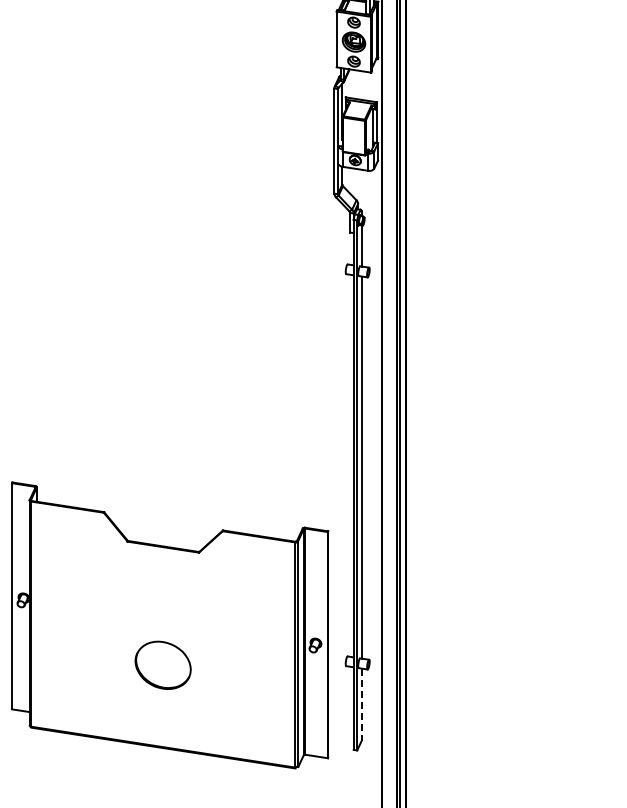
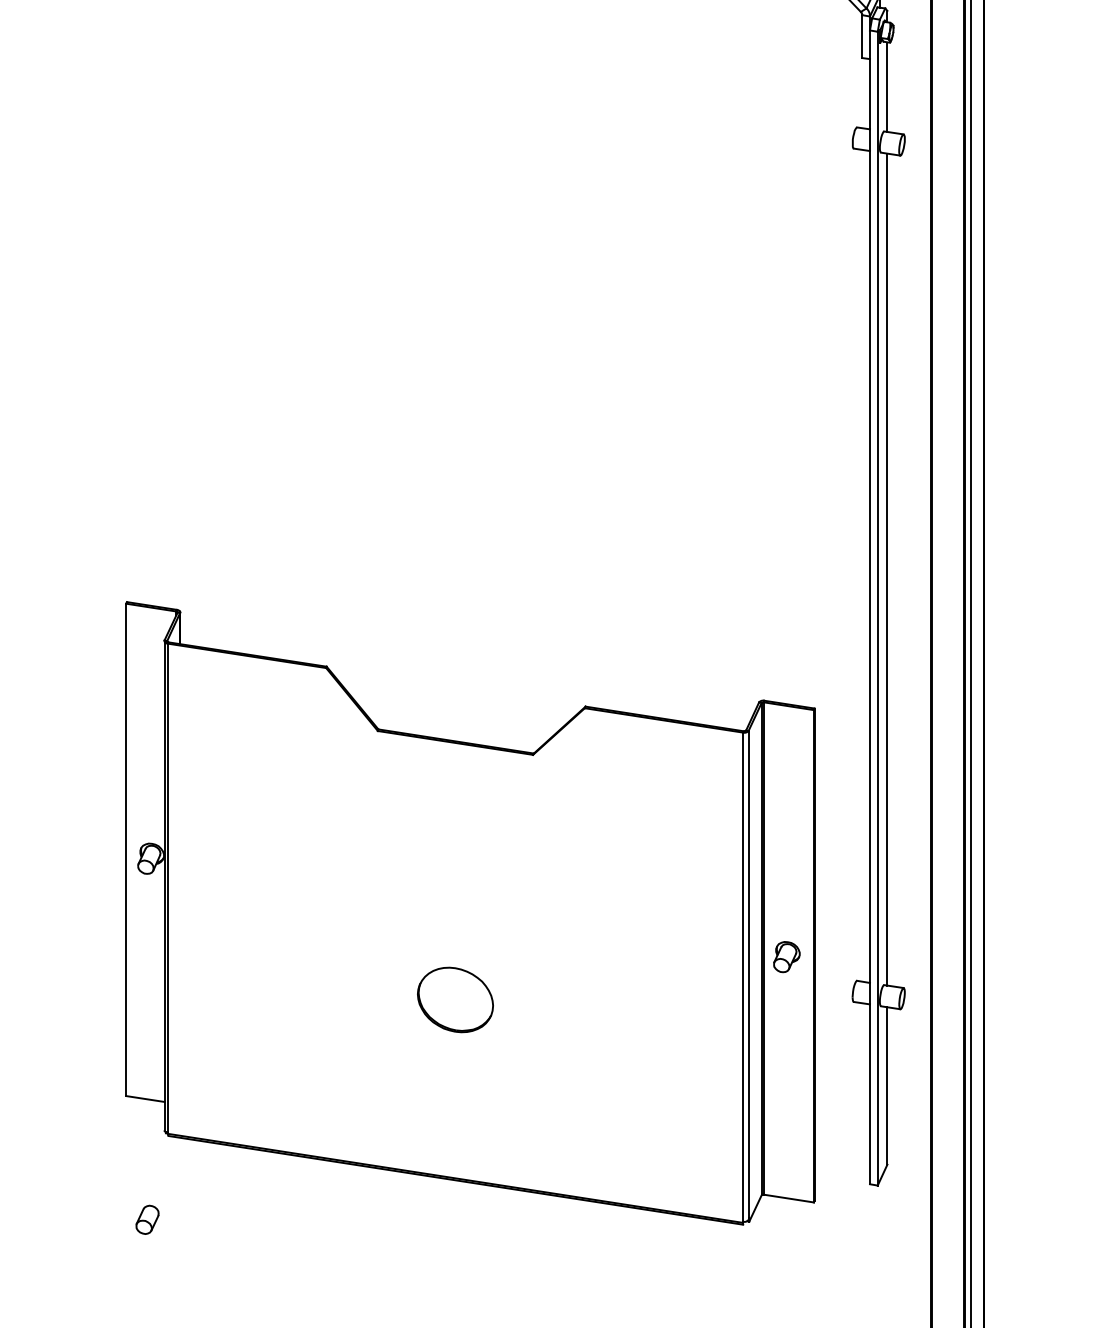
part: (163, 664) -> (455, 998), size x0.62
line: (361, 705) -> (887, 1087), dashed -> solid
part: (21, 765) -> (146, 1218), added

